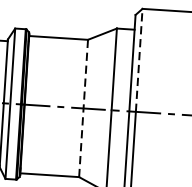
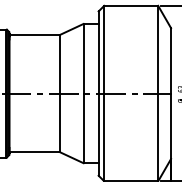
line: (139, 60) -> (104, 49), dashed -> solid
line: (83, 108) -> (59, 93), dashed -> solid

